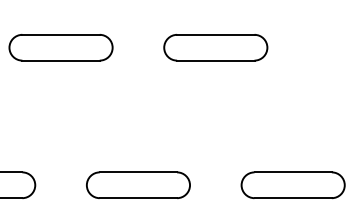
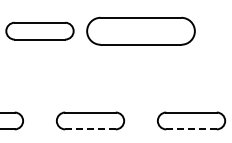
part: (215, 46) -> (140, 30), size x1.6
line: (138, 198) -> (90, 129), solid -> dashed
line: (293, 198) -> (191, 129), solid -> dashed

